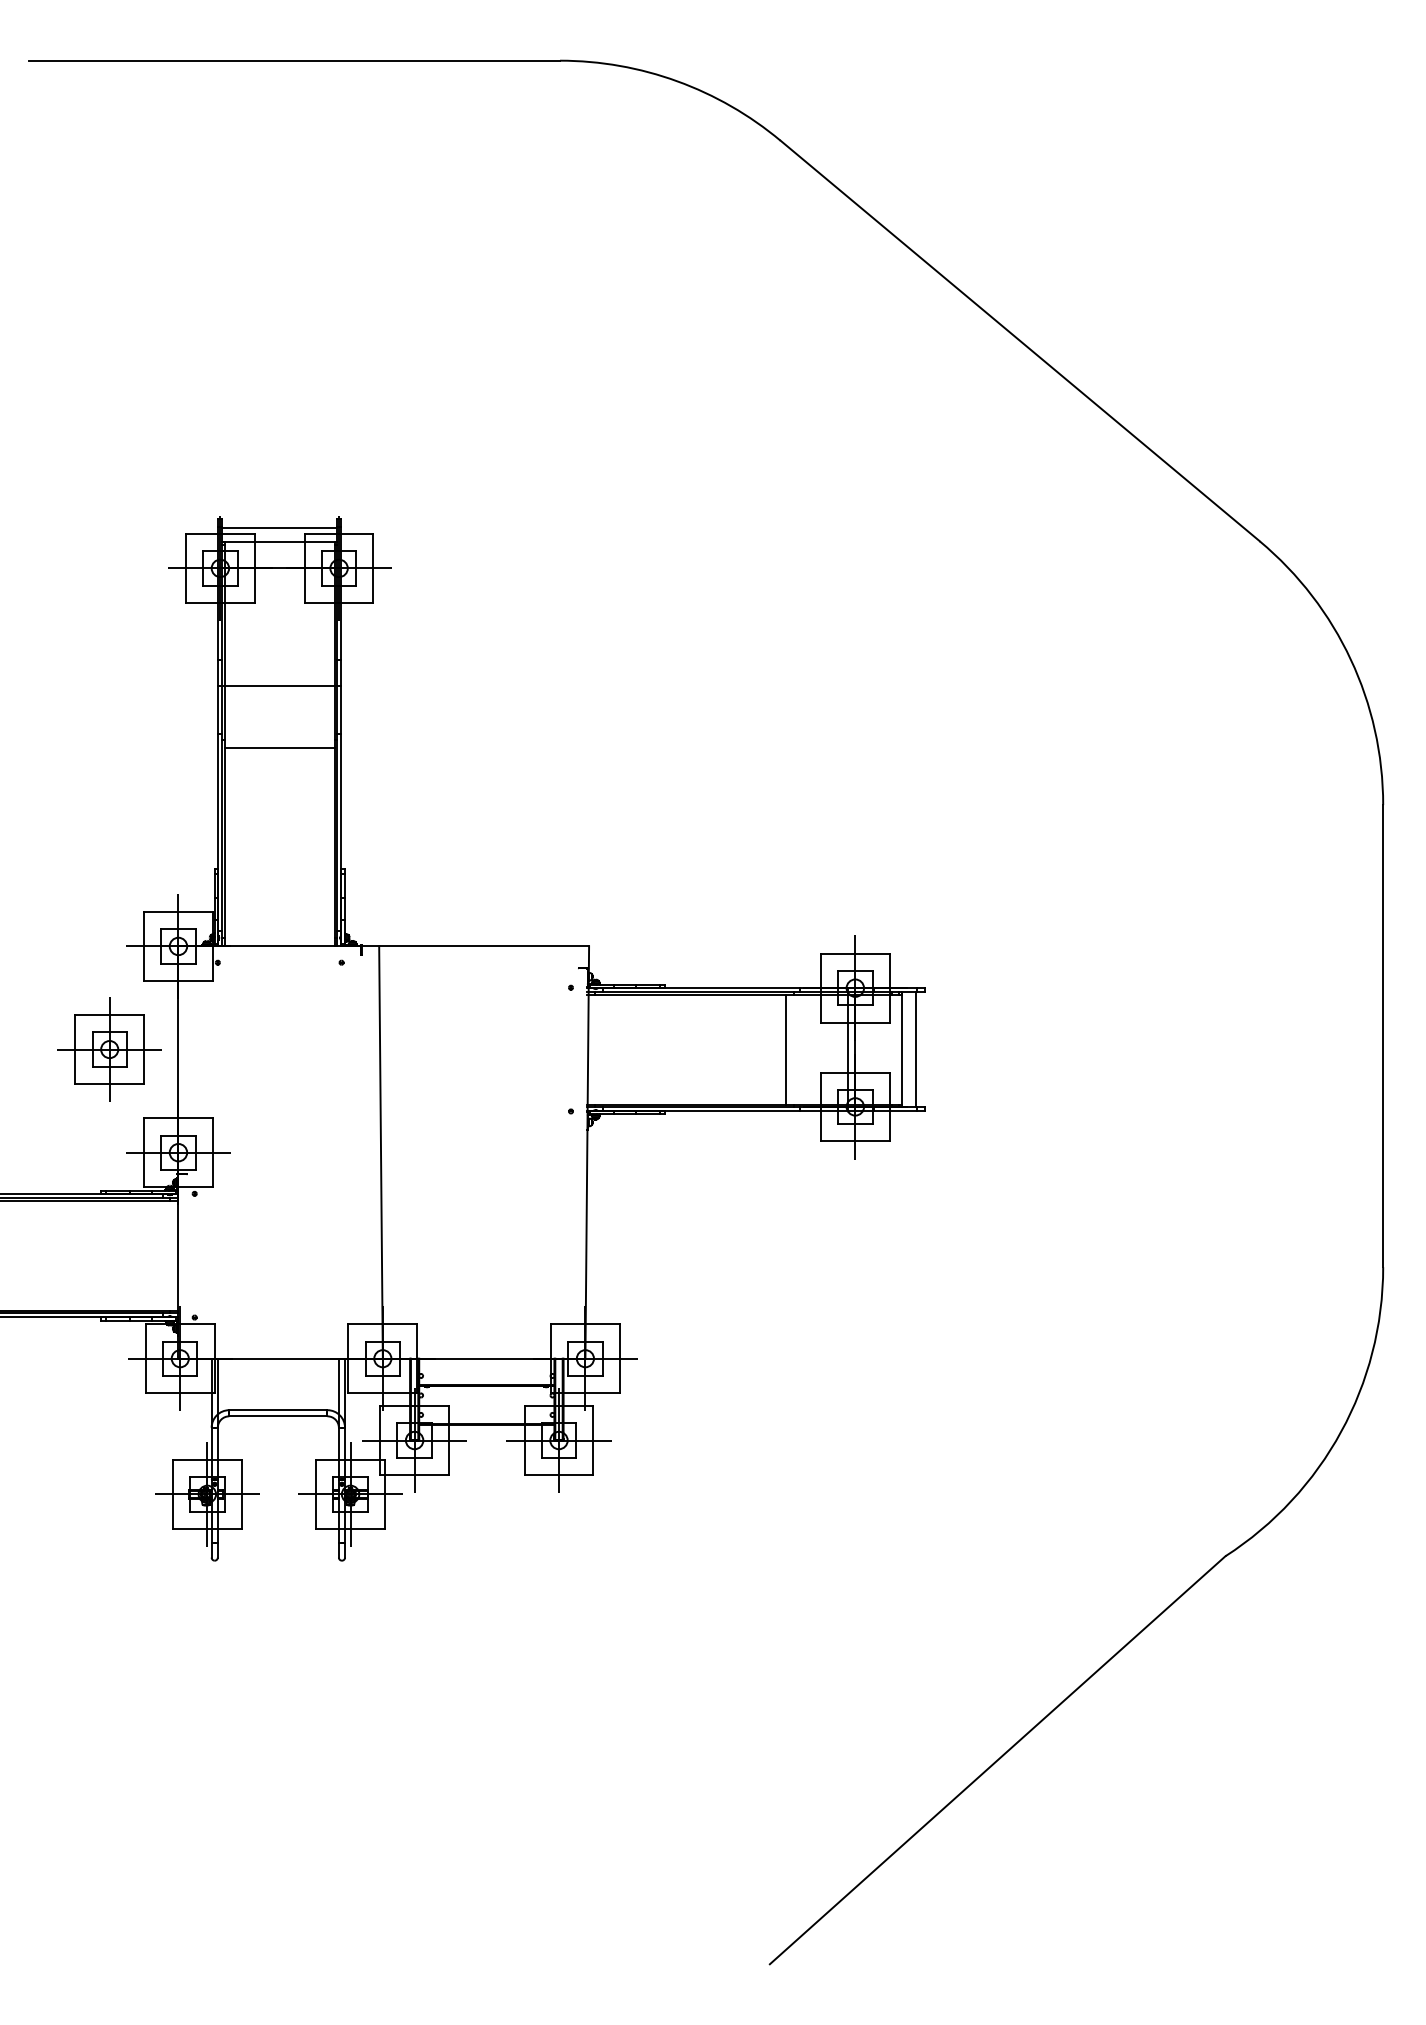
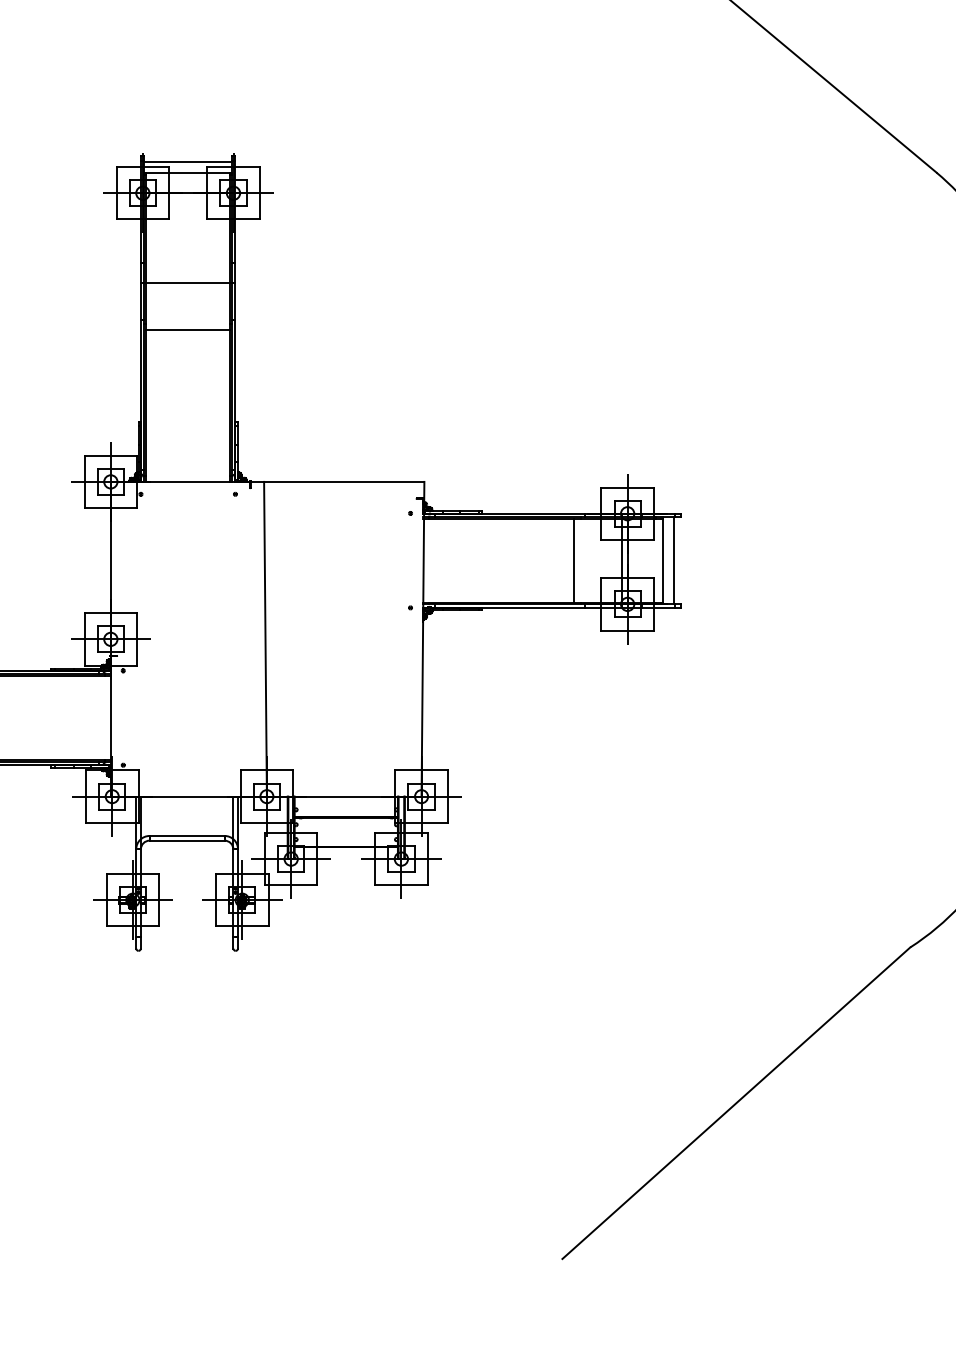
part: (109, 1049) -> (58, 560), removed

